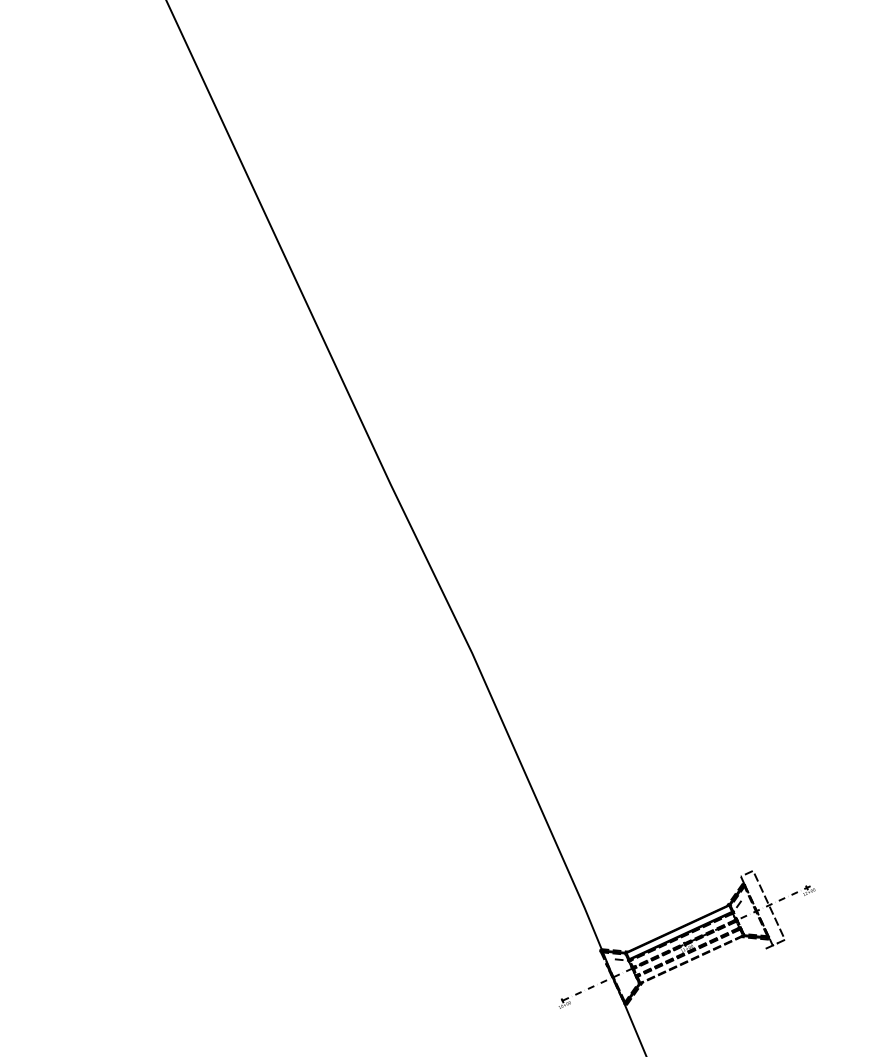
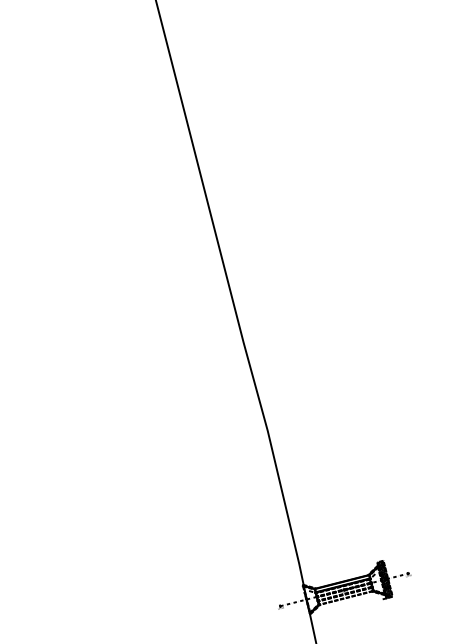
hatch: (761, 908) -> (384, 579), added

